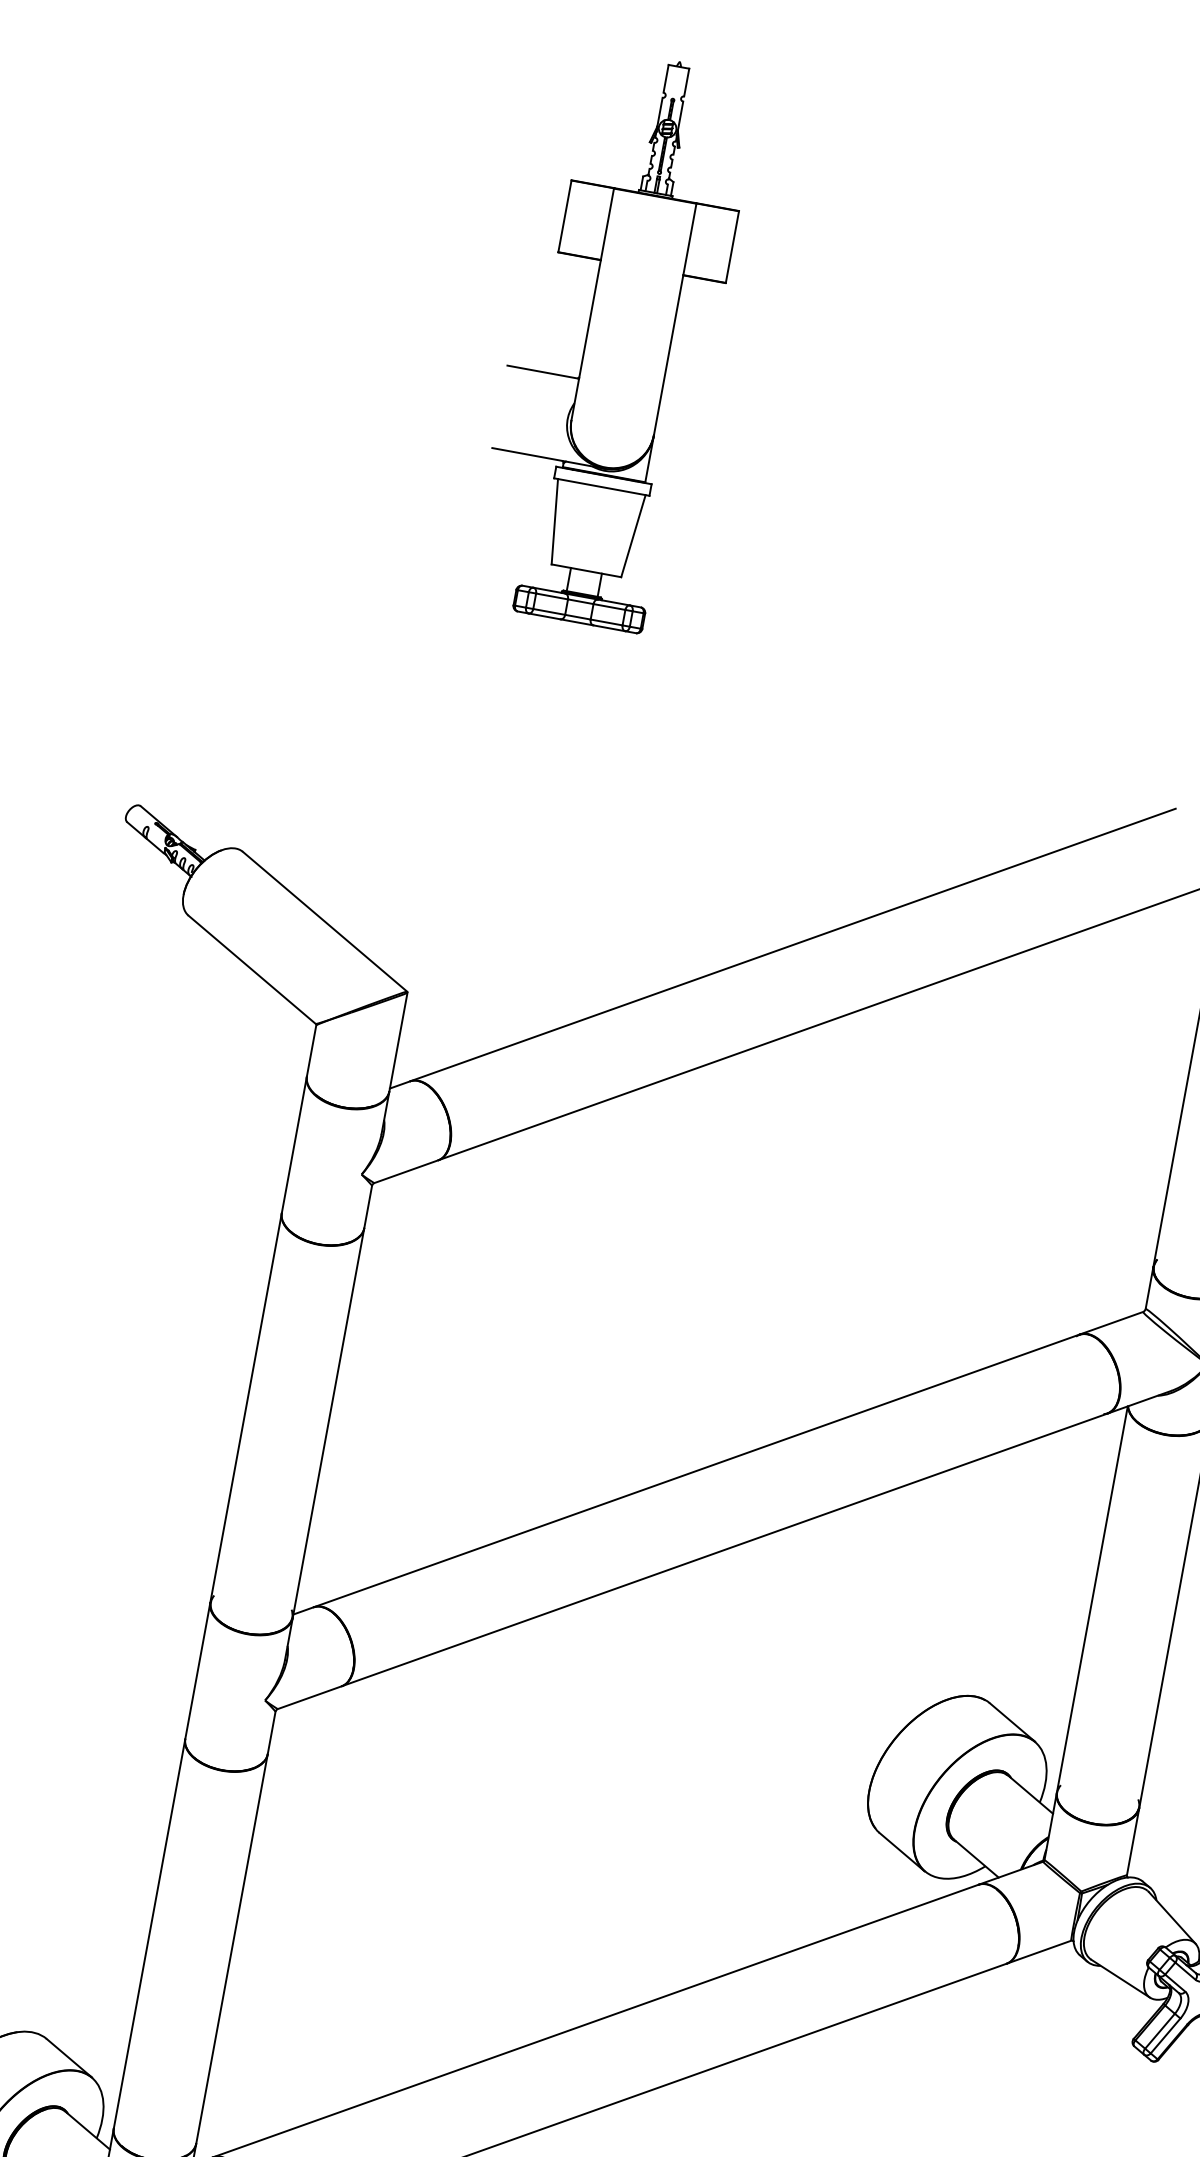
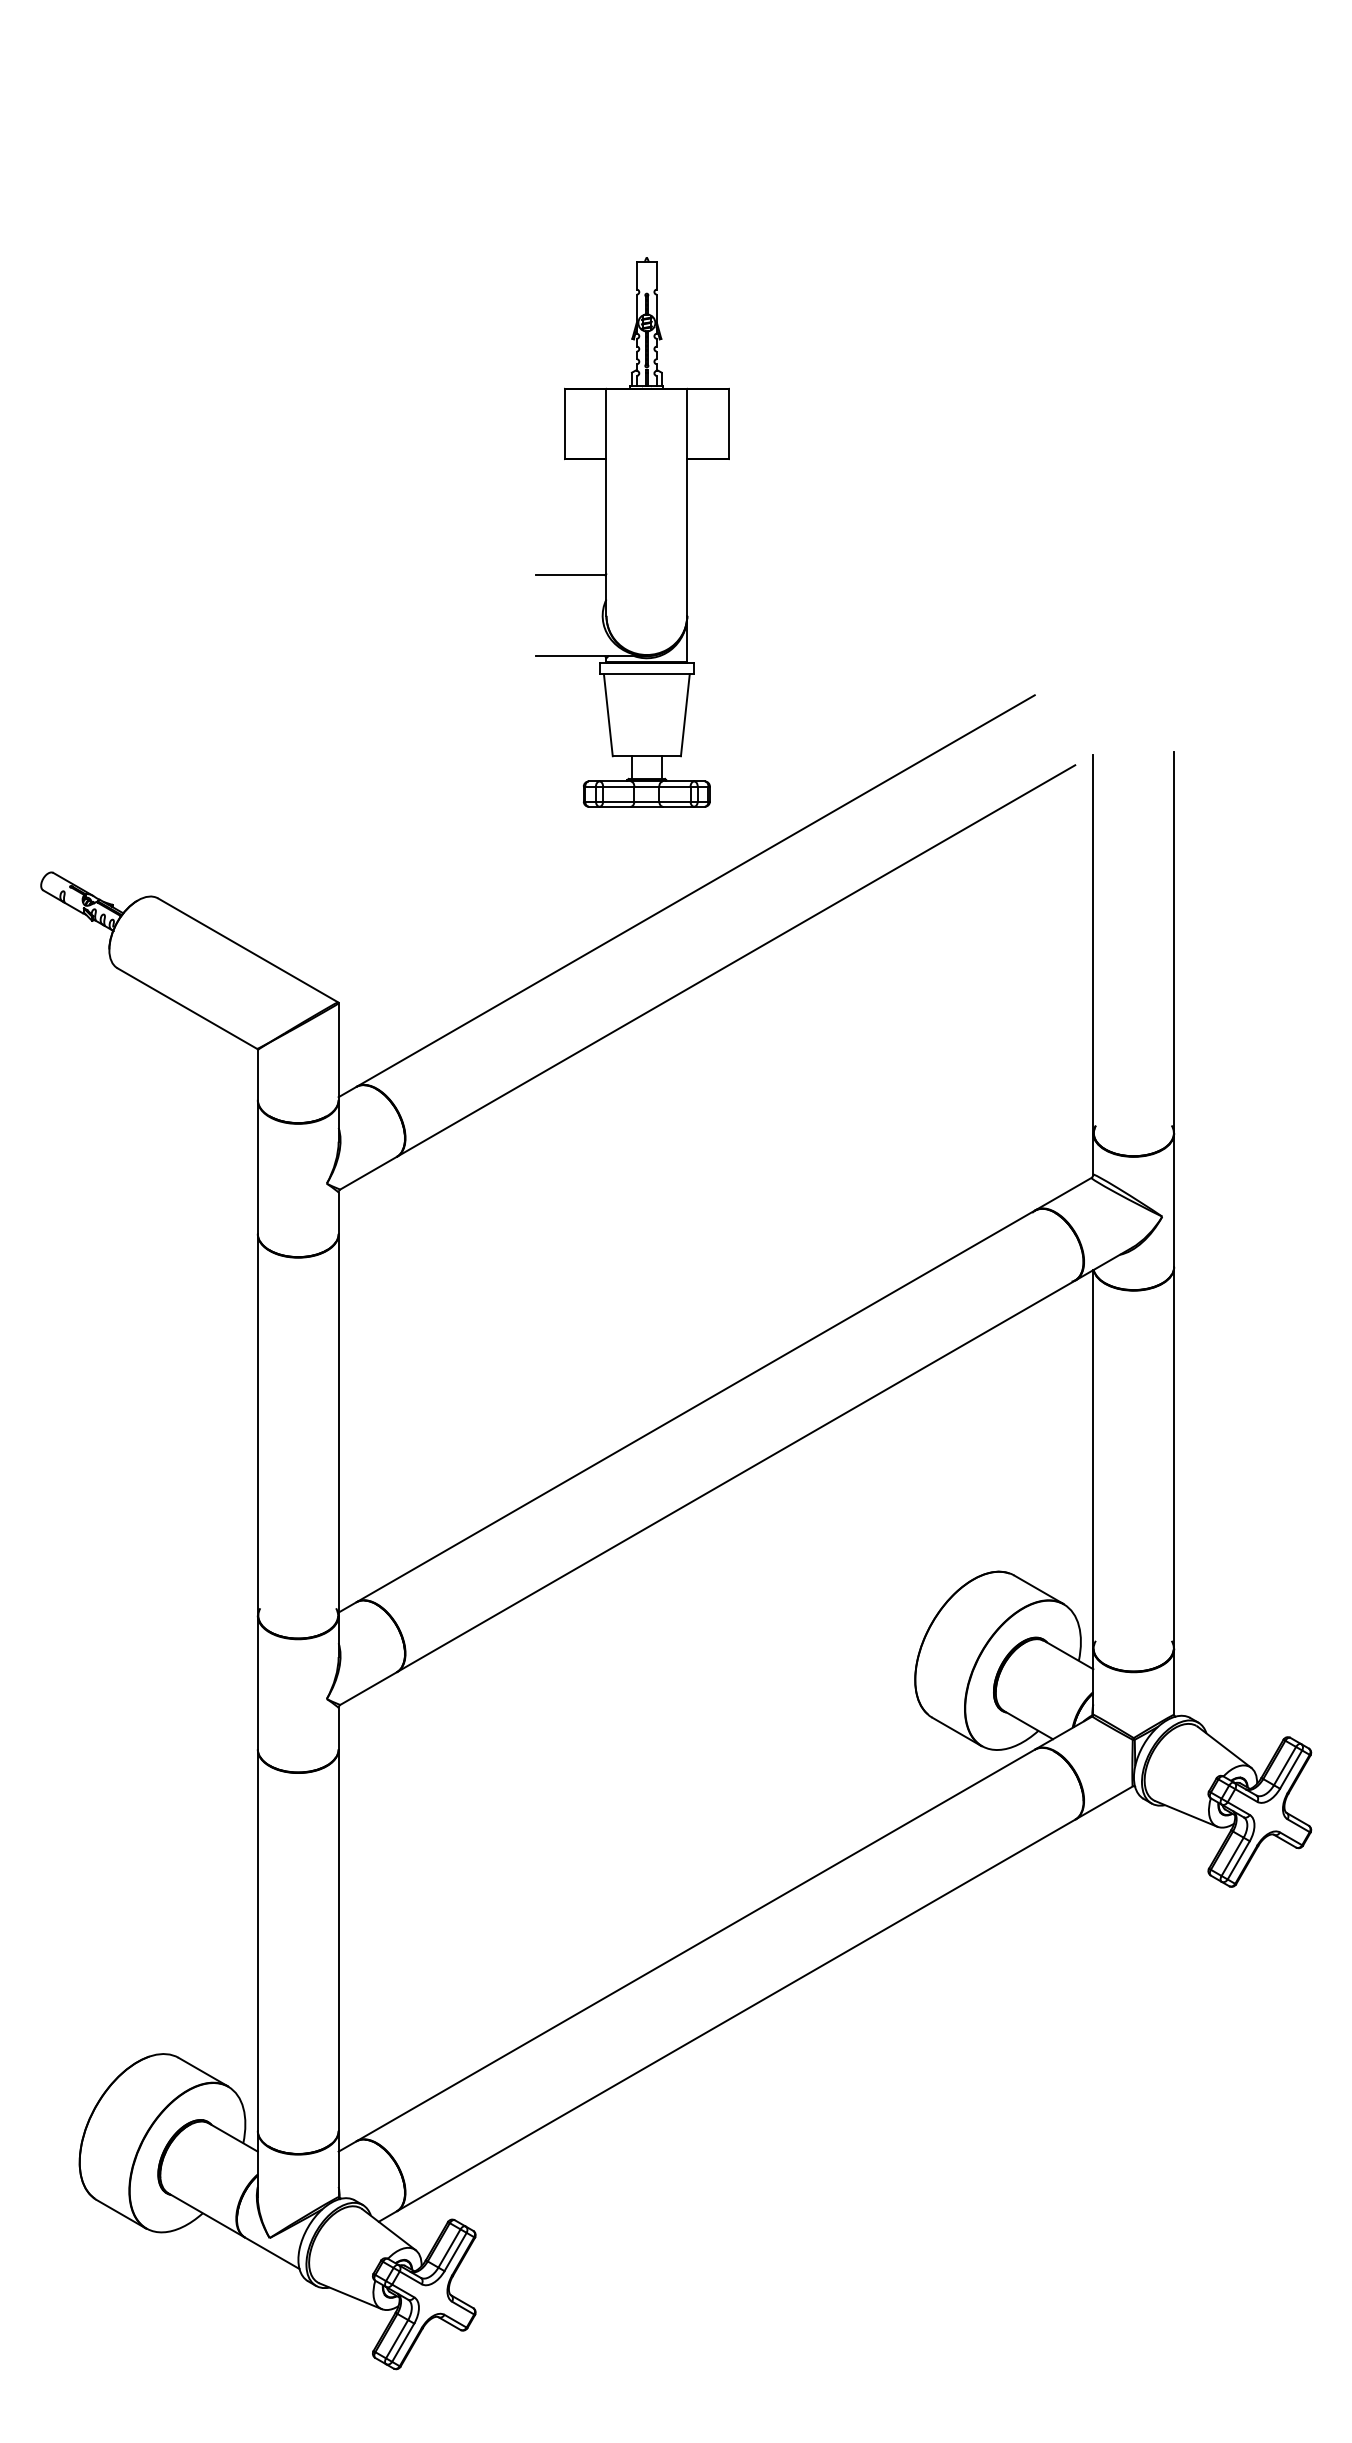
part: (613, 339) -> (632, 532), moved

